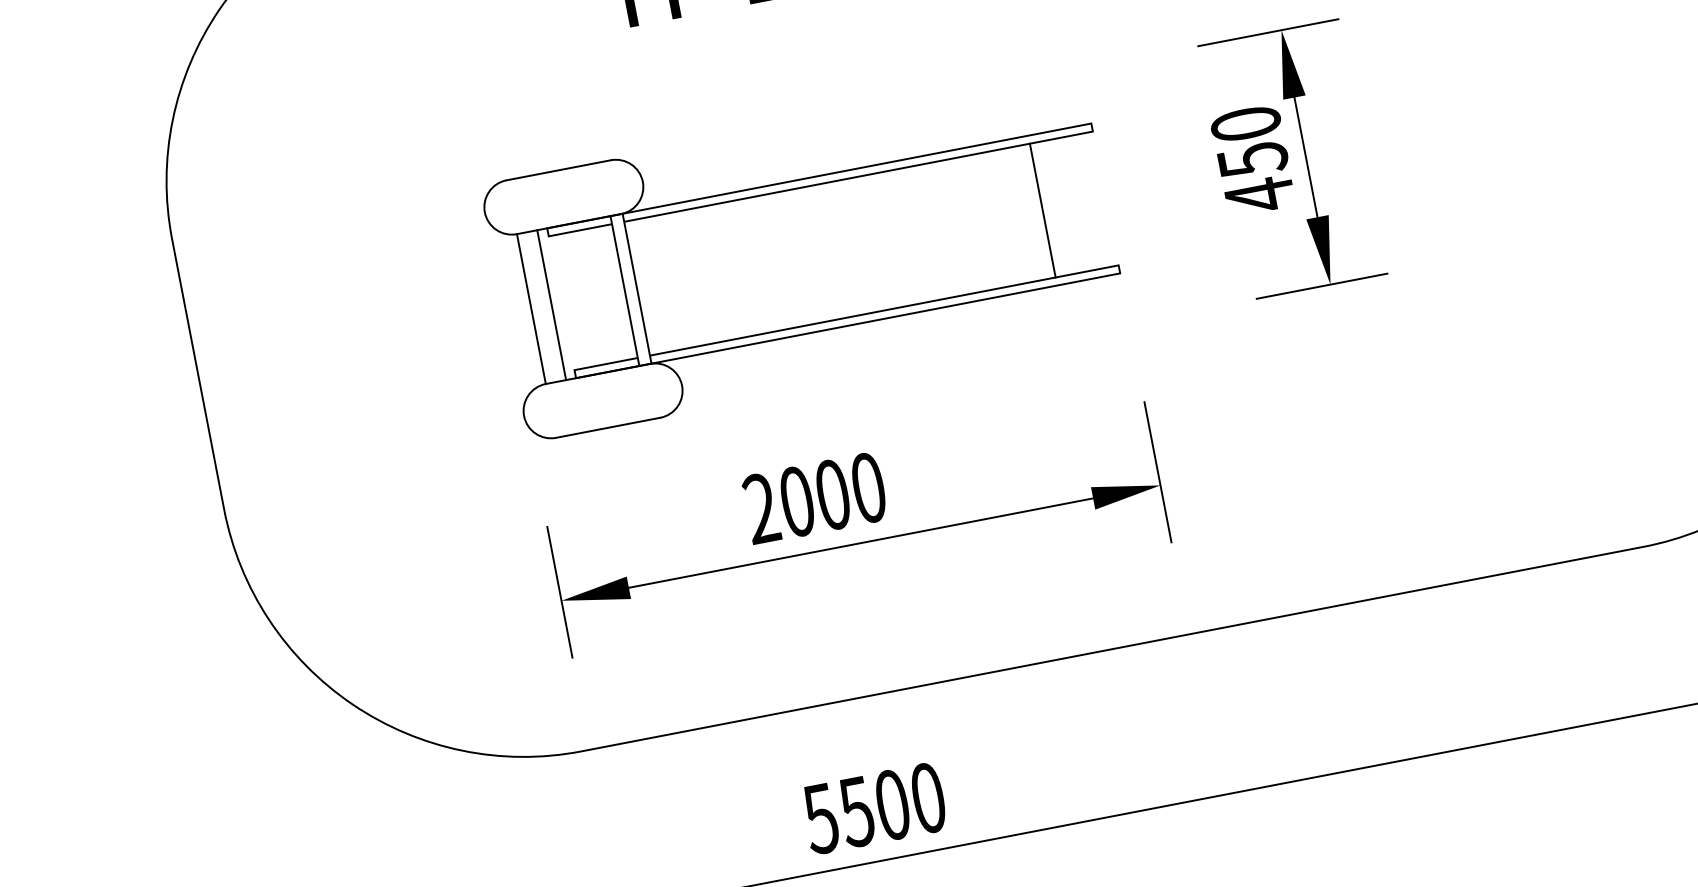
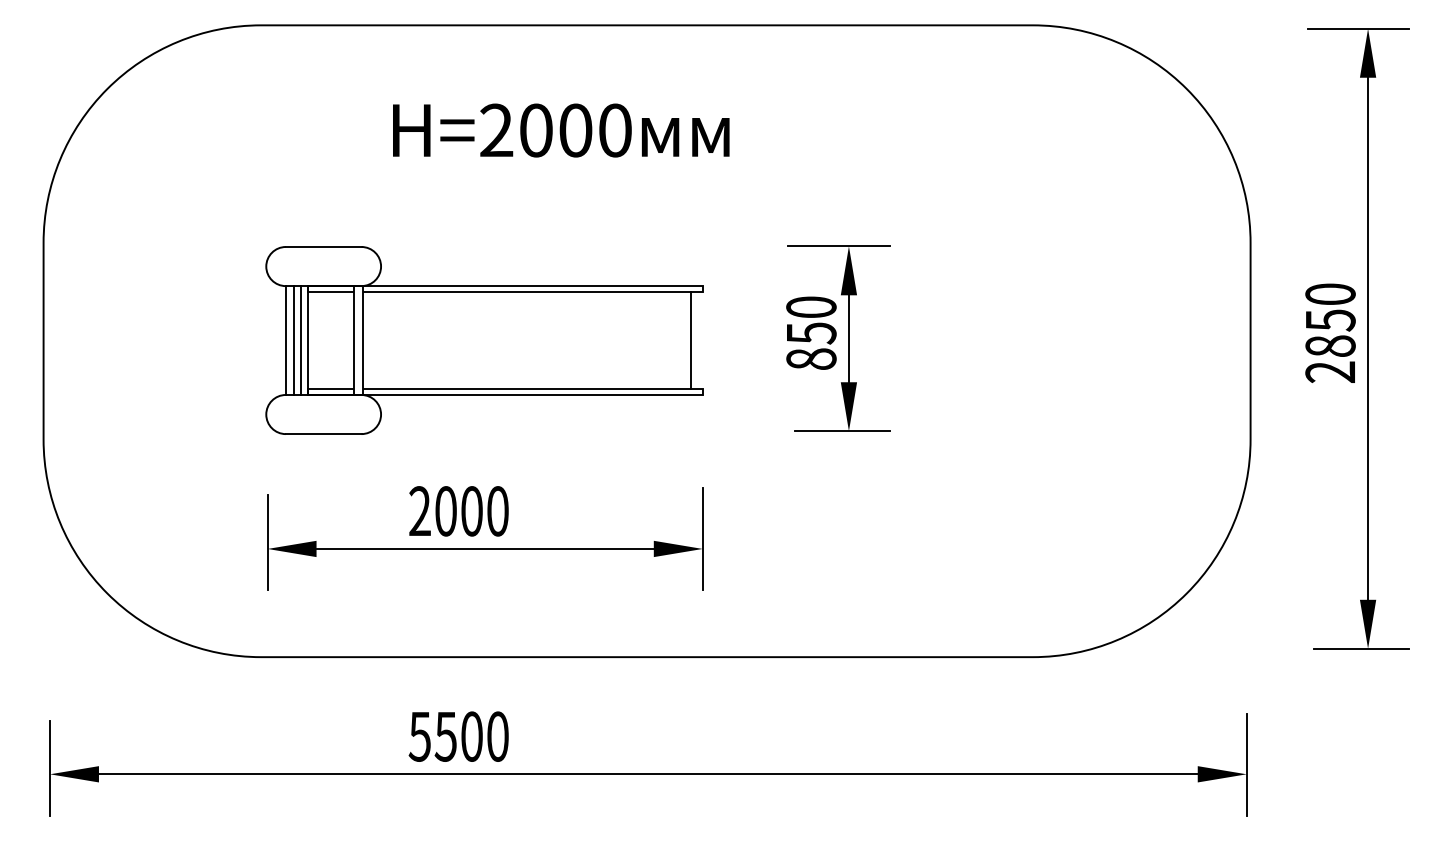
text: (1259, 195) -> (811, 359), 450 -> 850
line: (1042, 210) -> (691, 340), moved
line: (561, 303) -> (307, 340), added
line: (541, 306) -> (293, 340), added

